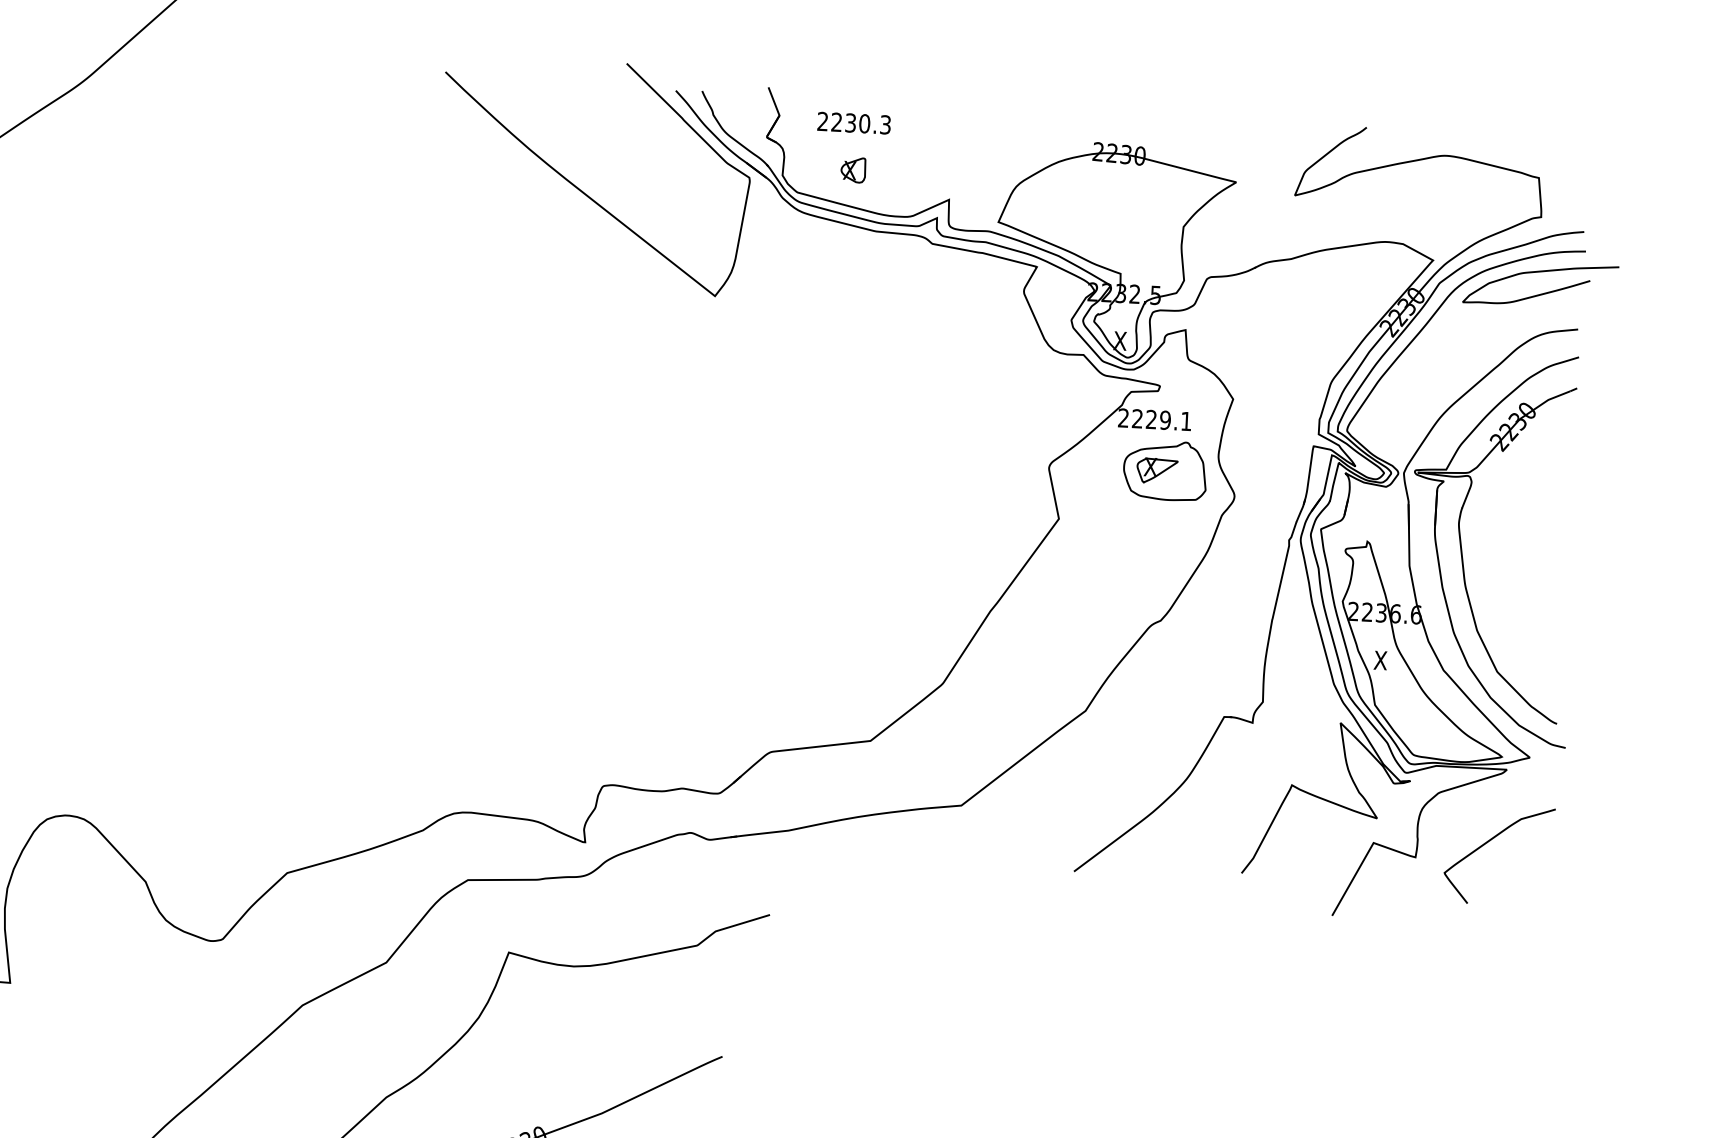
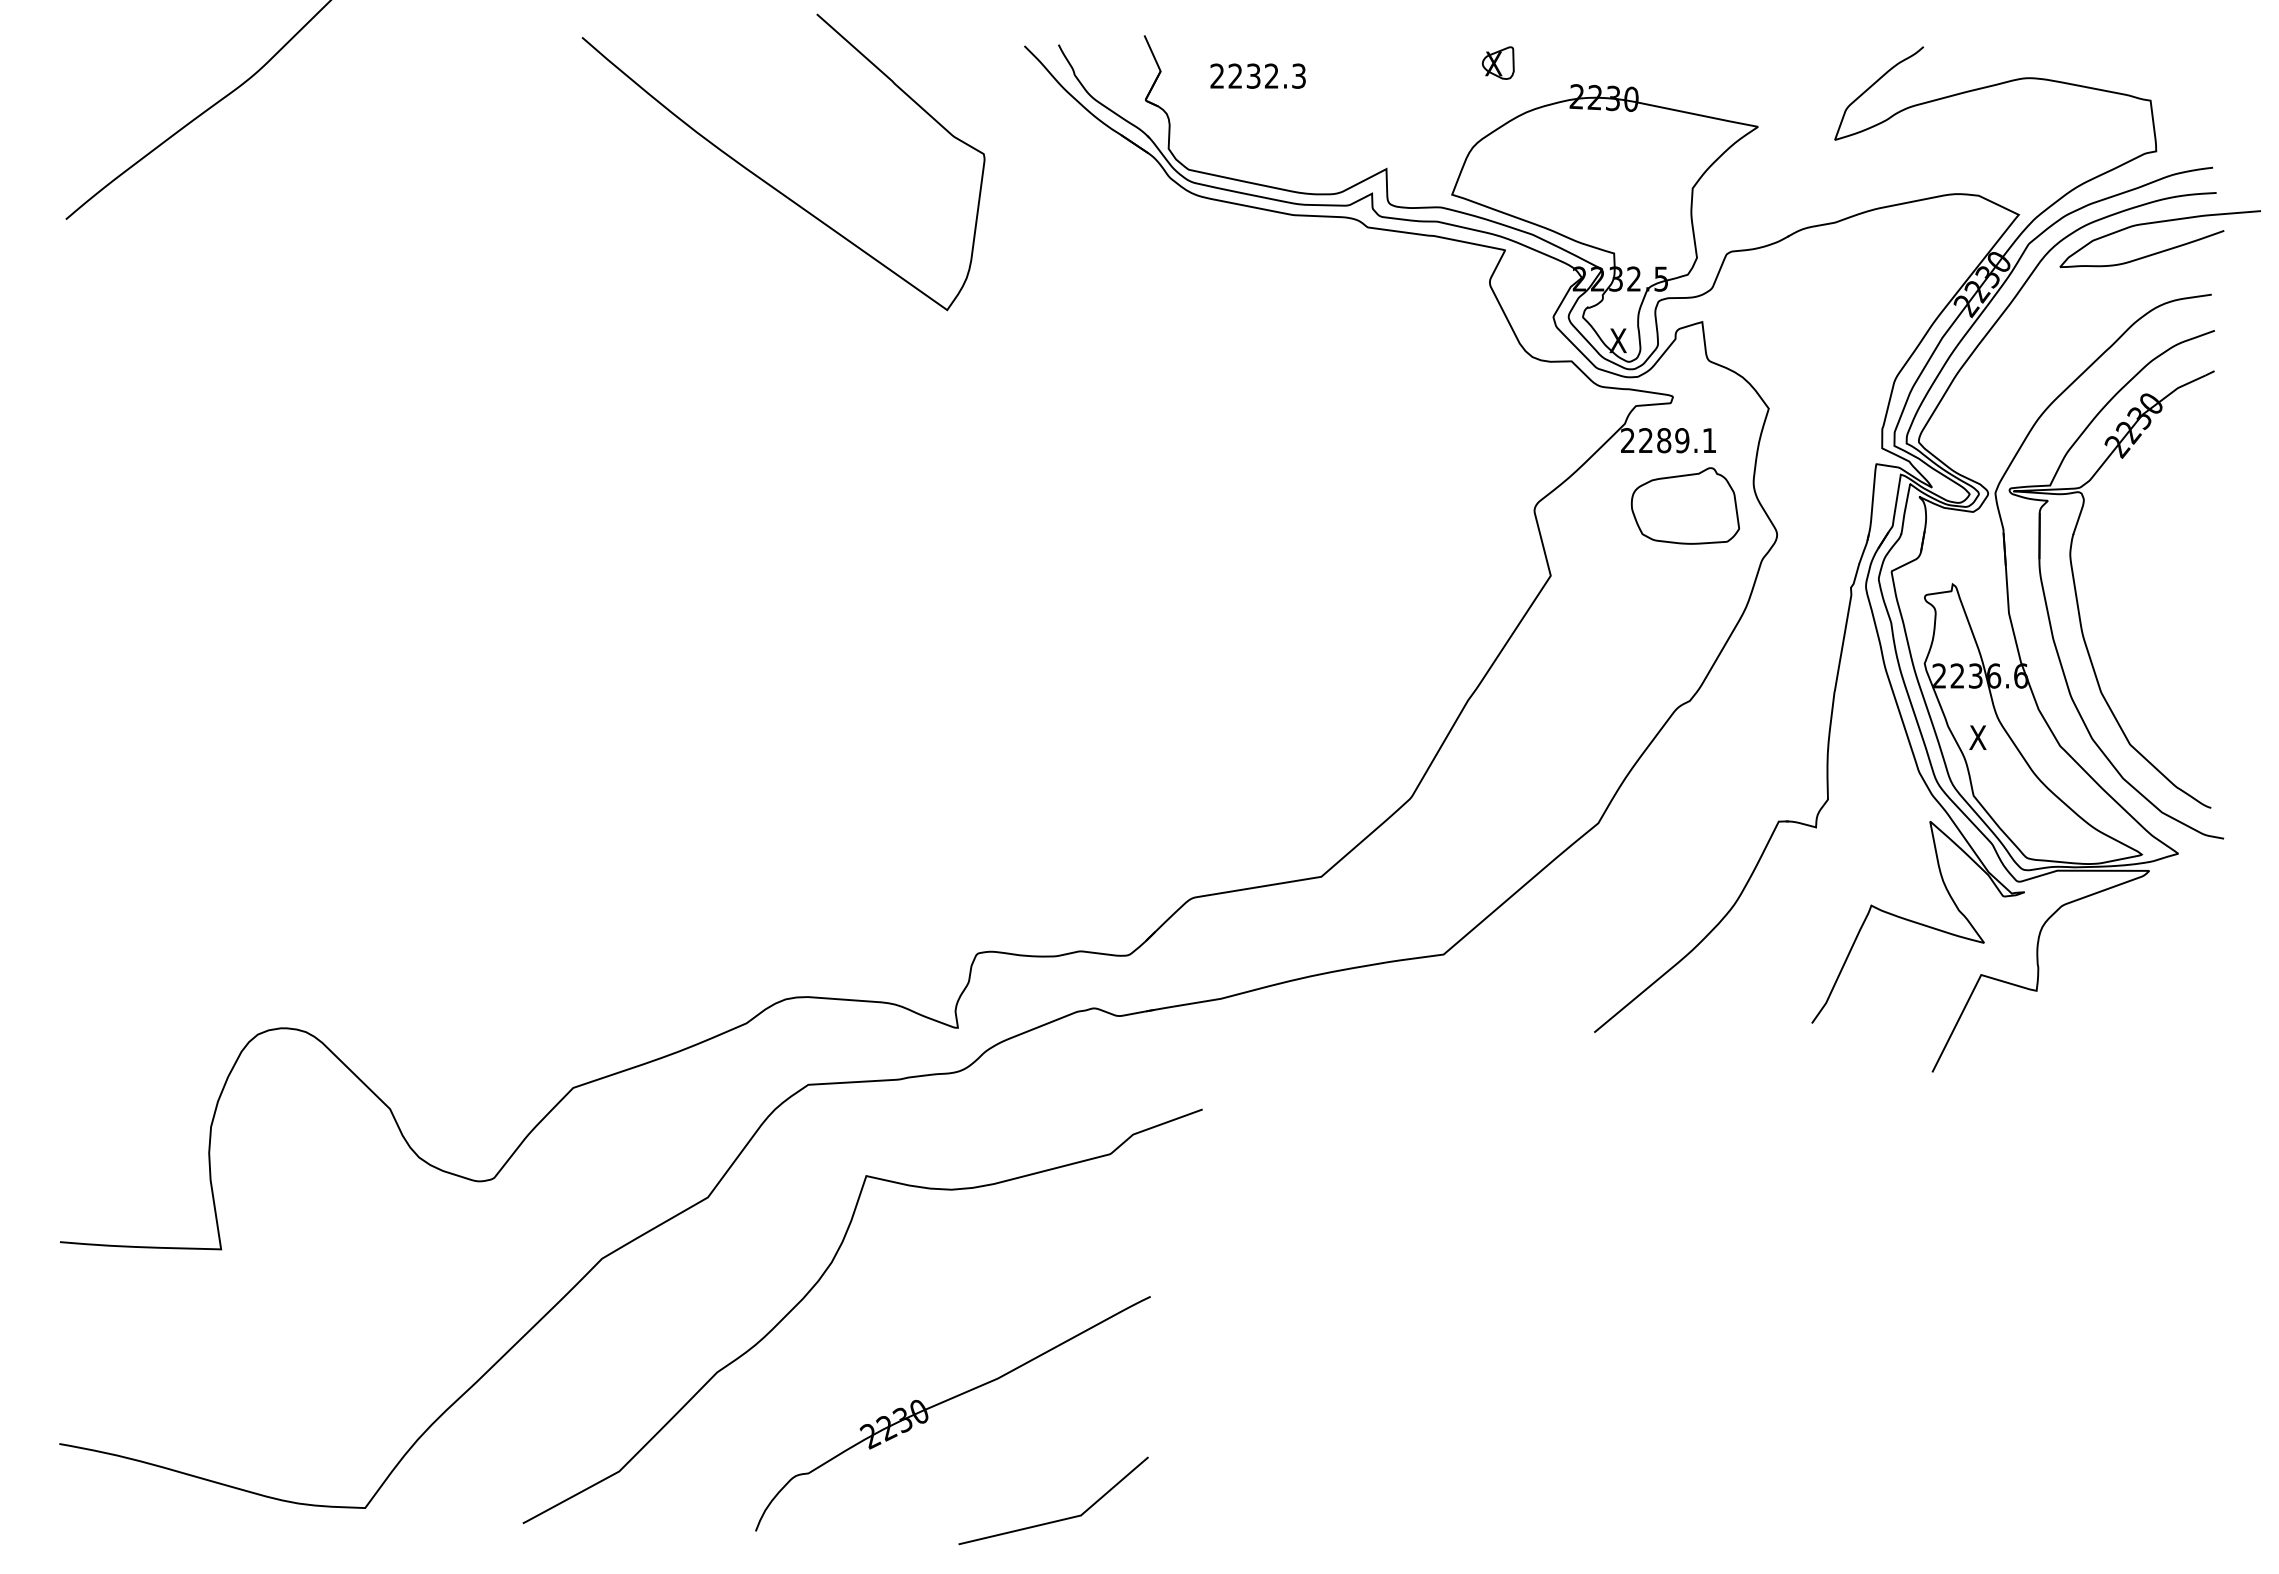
text: (864, 123) -> (1271, 75), 2230.3 -> 2232.3
part: (853, 169) -> (1498, 62), moved
curve: (583, 191) -> (769, 183), moved
text: (1151, 419) -> (1664, 440), 2229.1 -> 2289.1
part: (1156, 470) -> (1674, 506), removed
curve: (1489, 841) -> (2131, 965), removed

